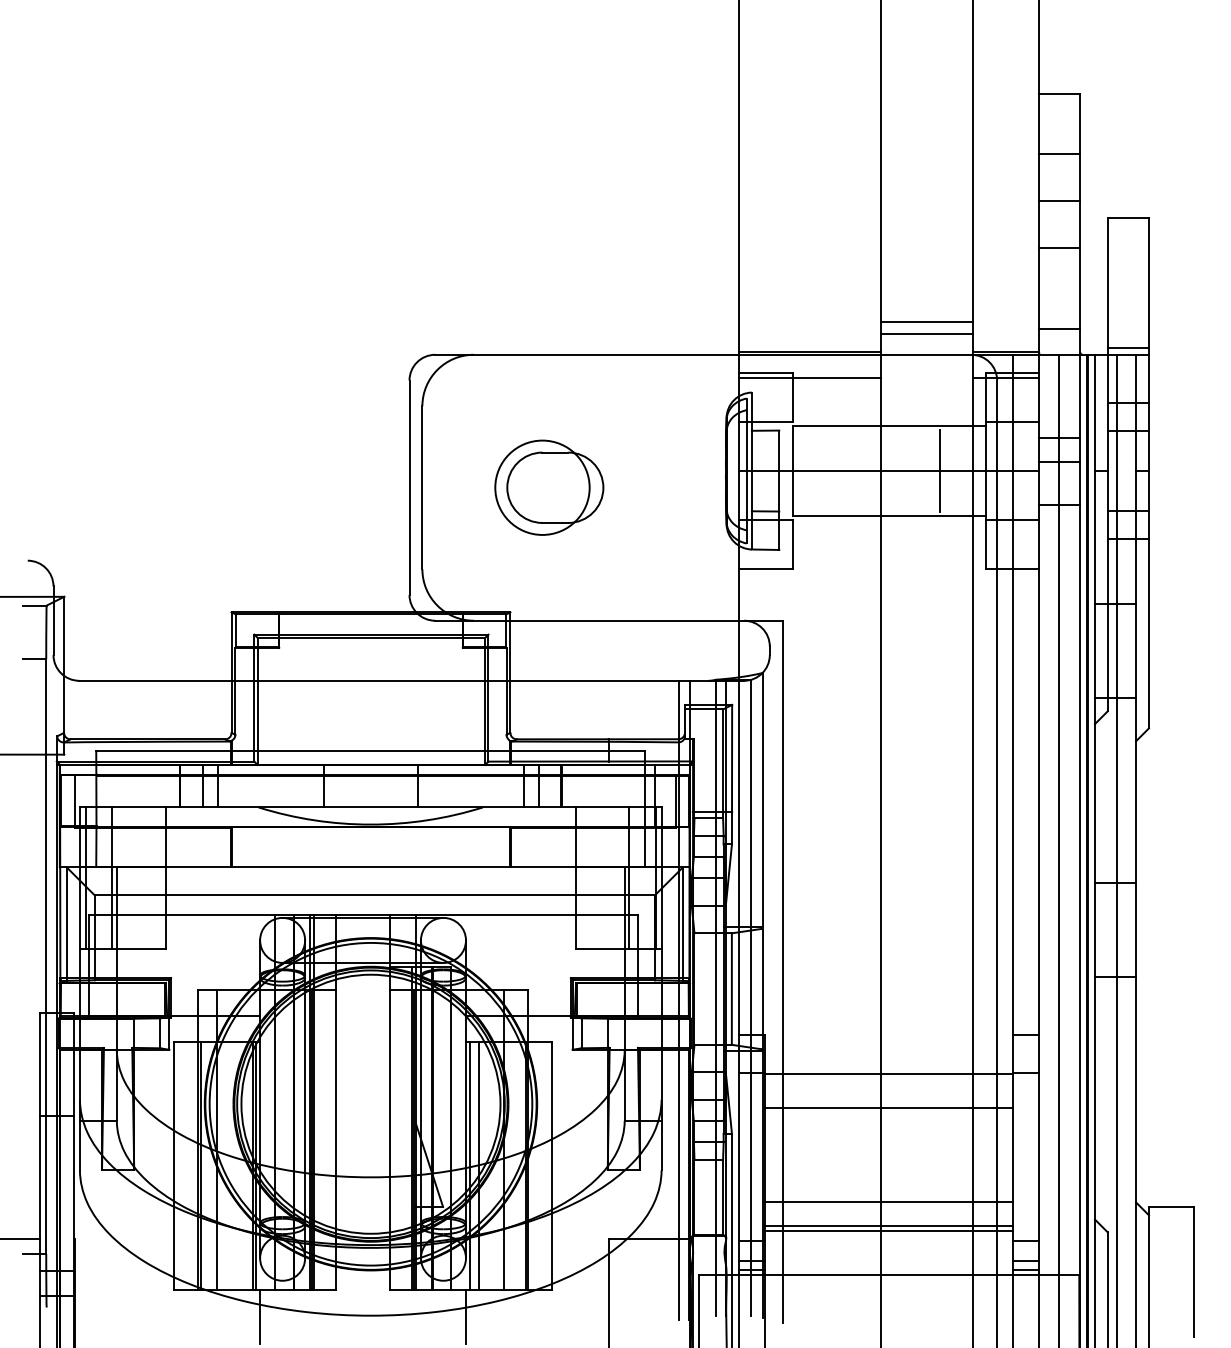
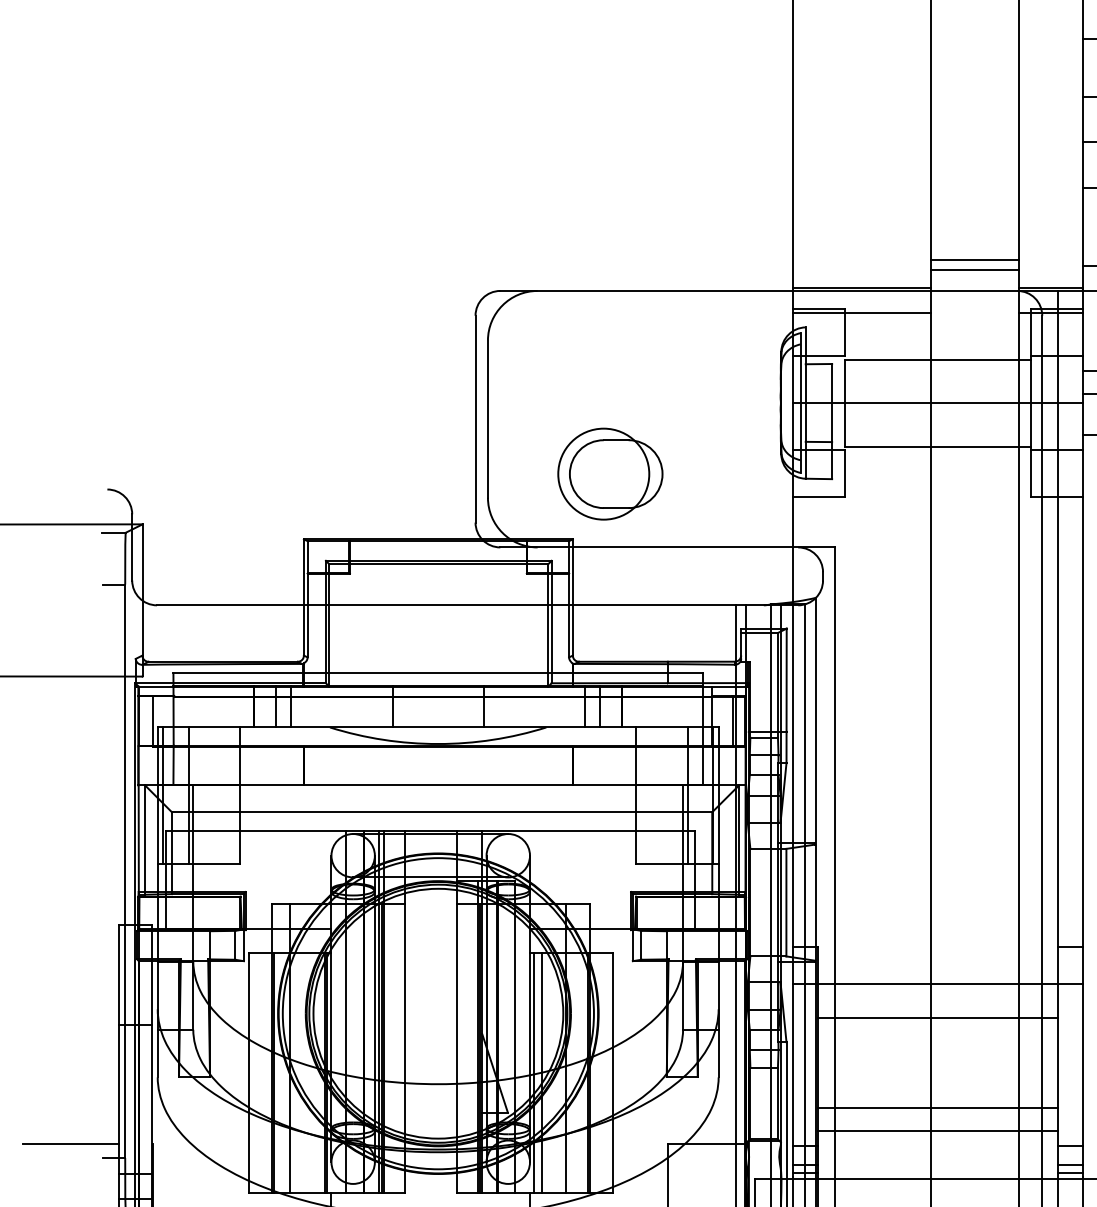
line: (940, 470) -> (987, 402), removed
part: (549, 487) -> (610, 473), moved
line: (888, 1231) -> (937, 1136), removed

